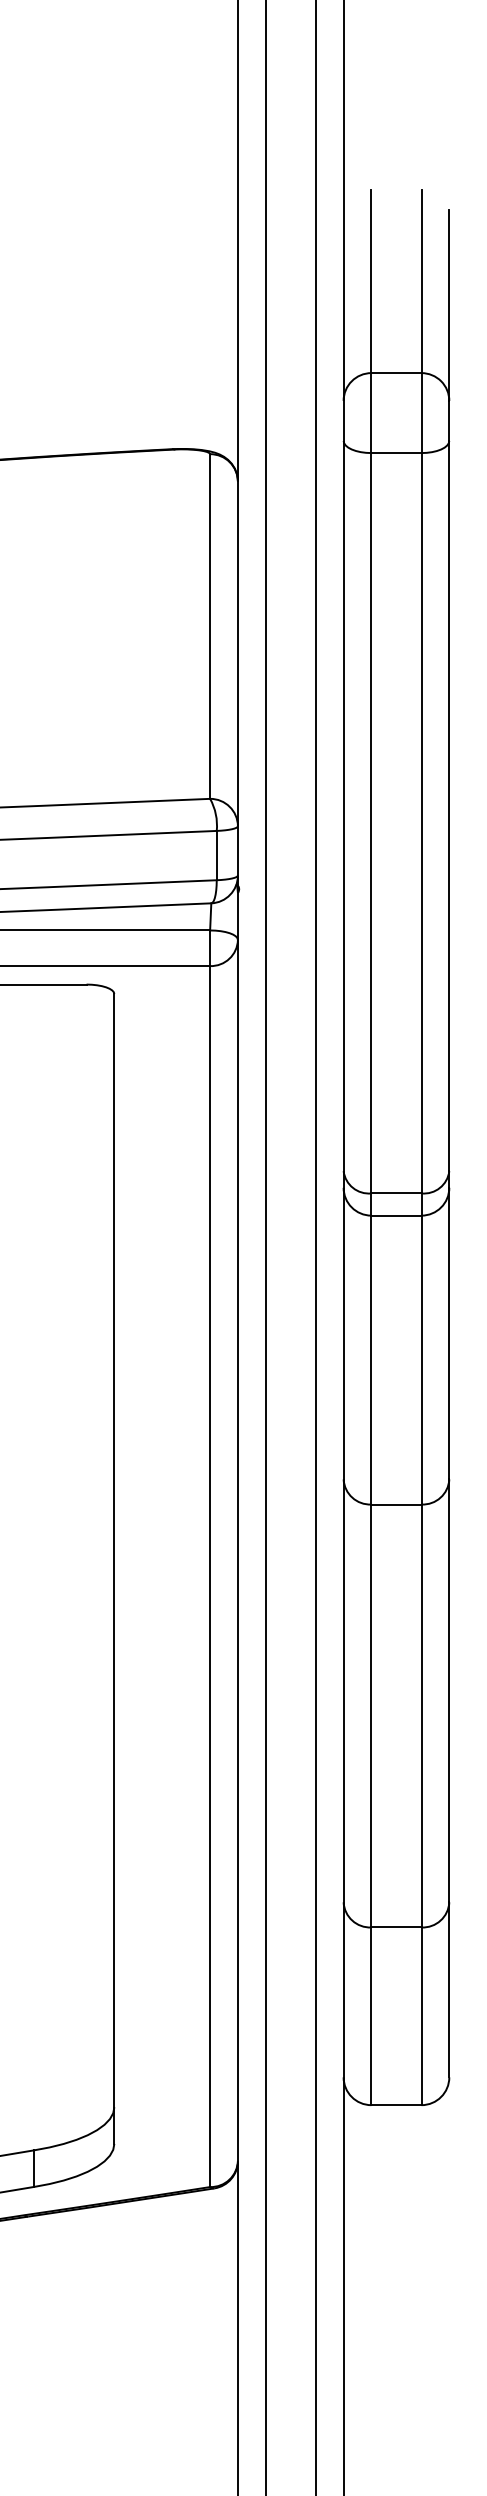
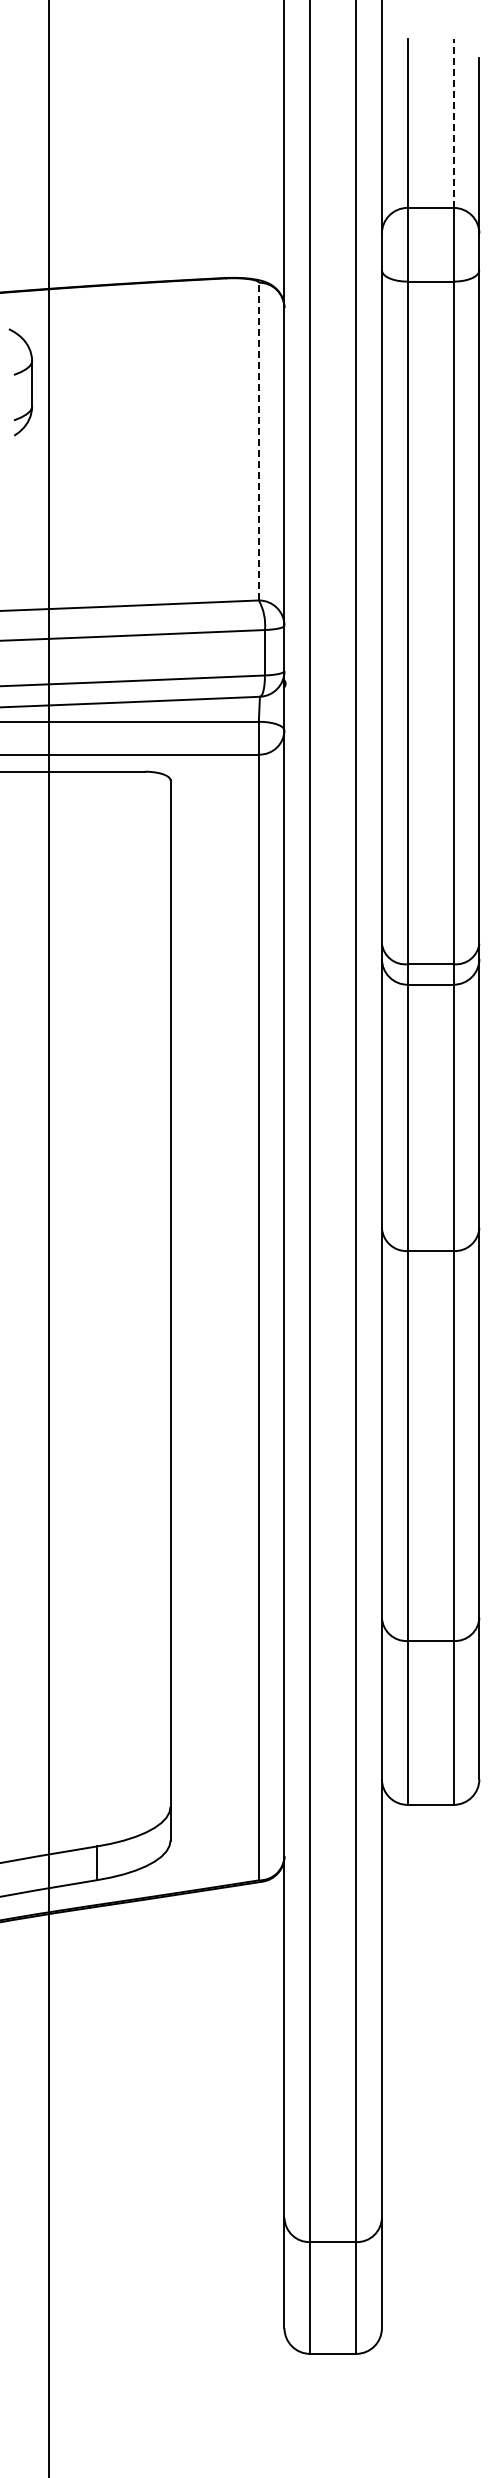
line: (421, 281) -> (453, 123), solid -> dashed
line: (209, 626) -> (258, 441), solid -> dashed

